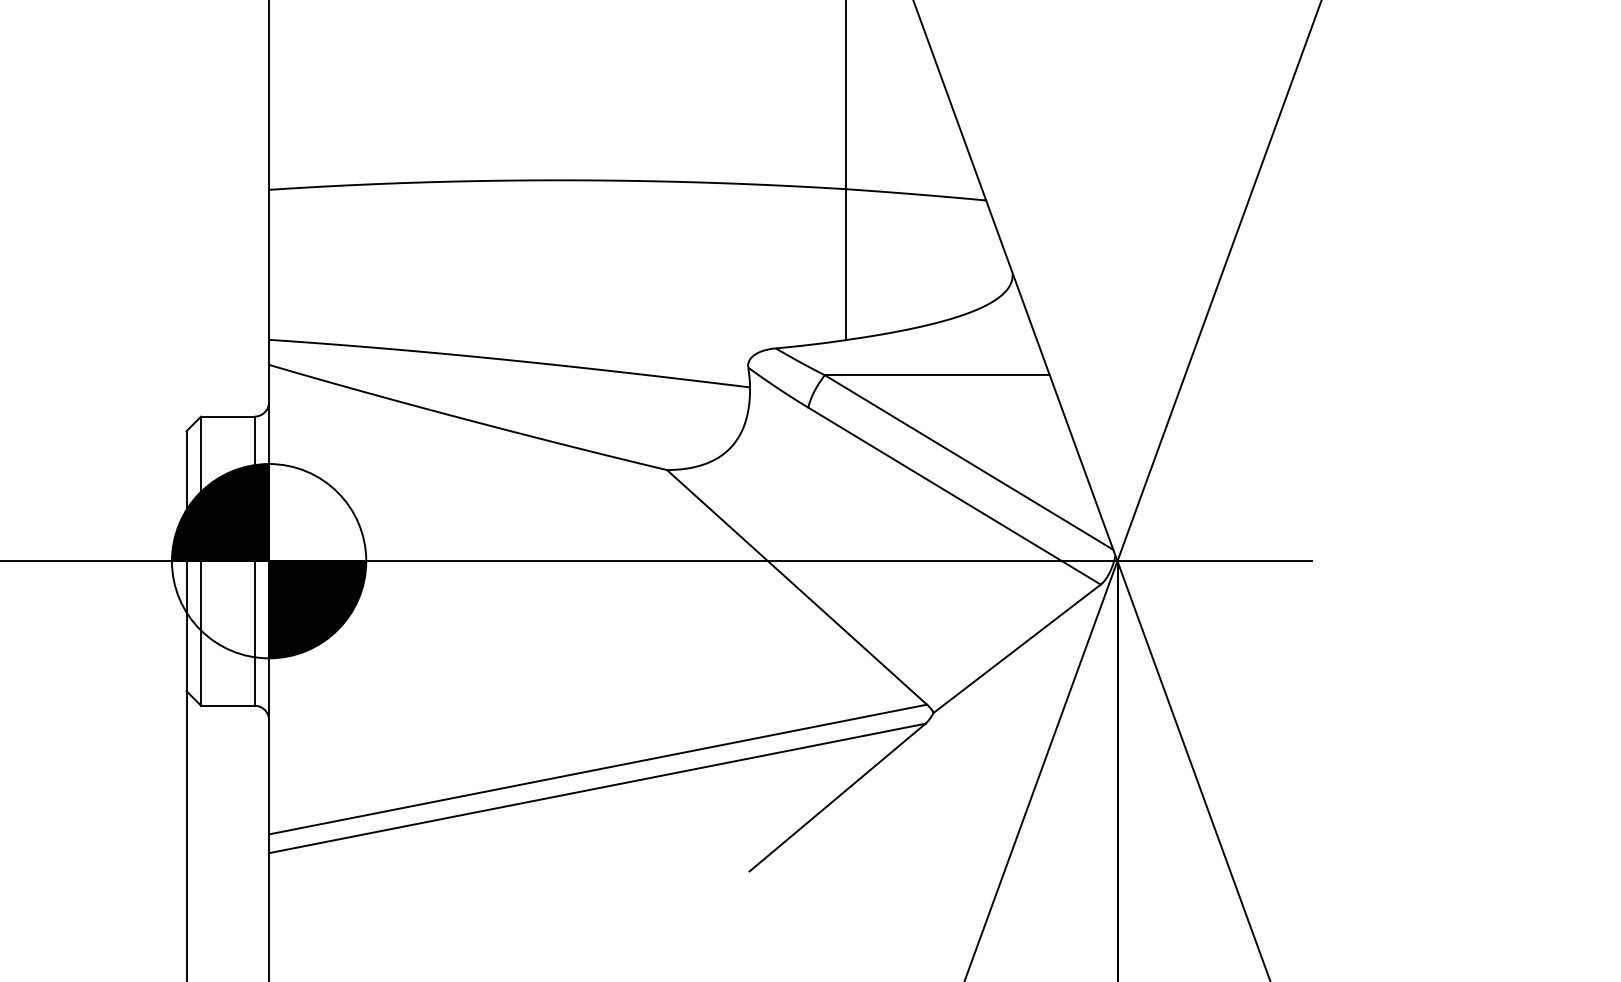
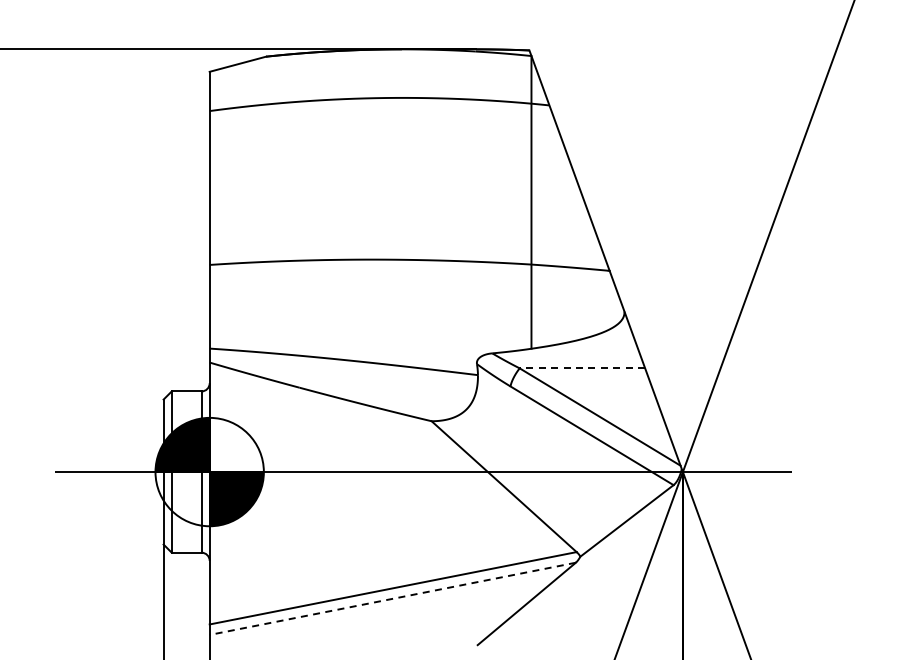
line: (937, 375) -> (582, 368), solid -> dashed
line: (596, 787) -> (392, 598), solid -> dashed

